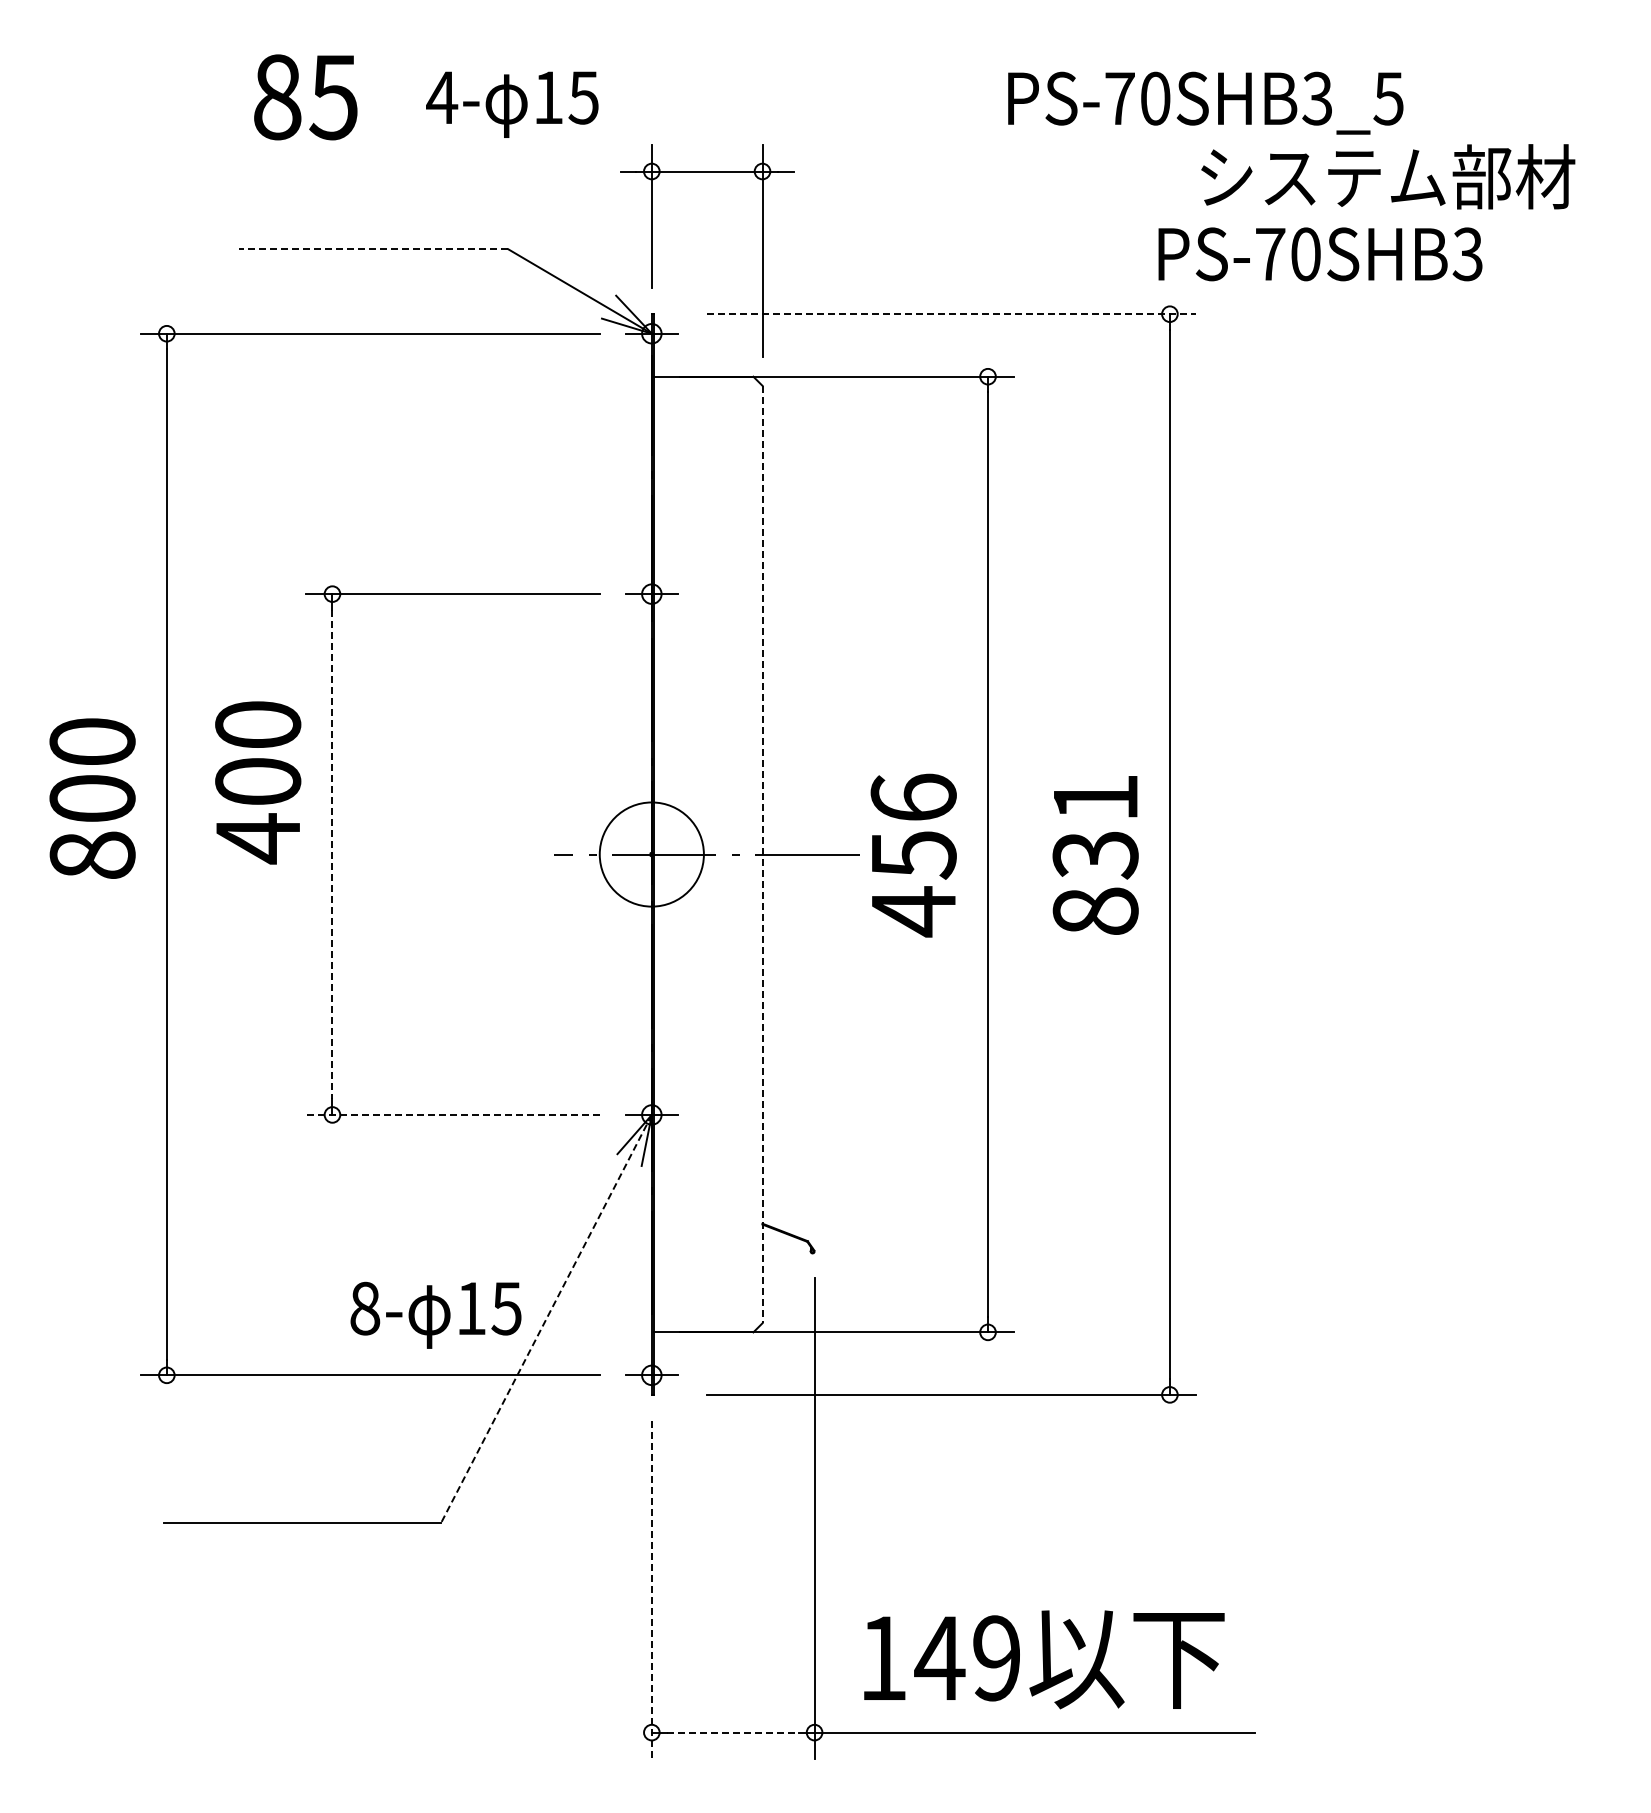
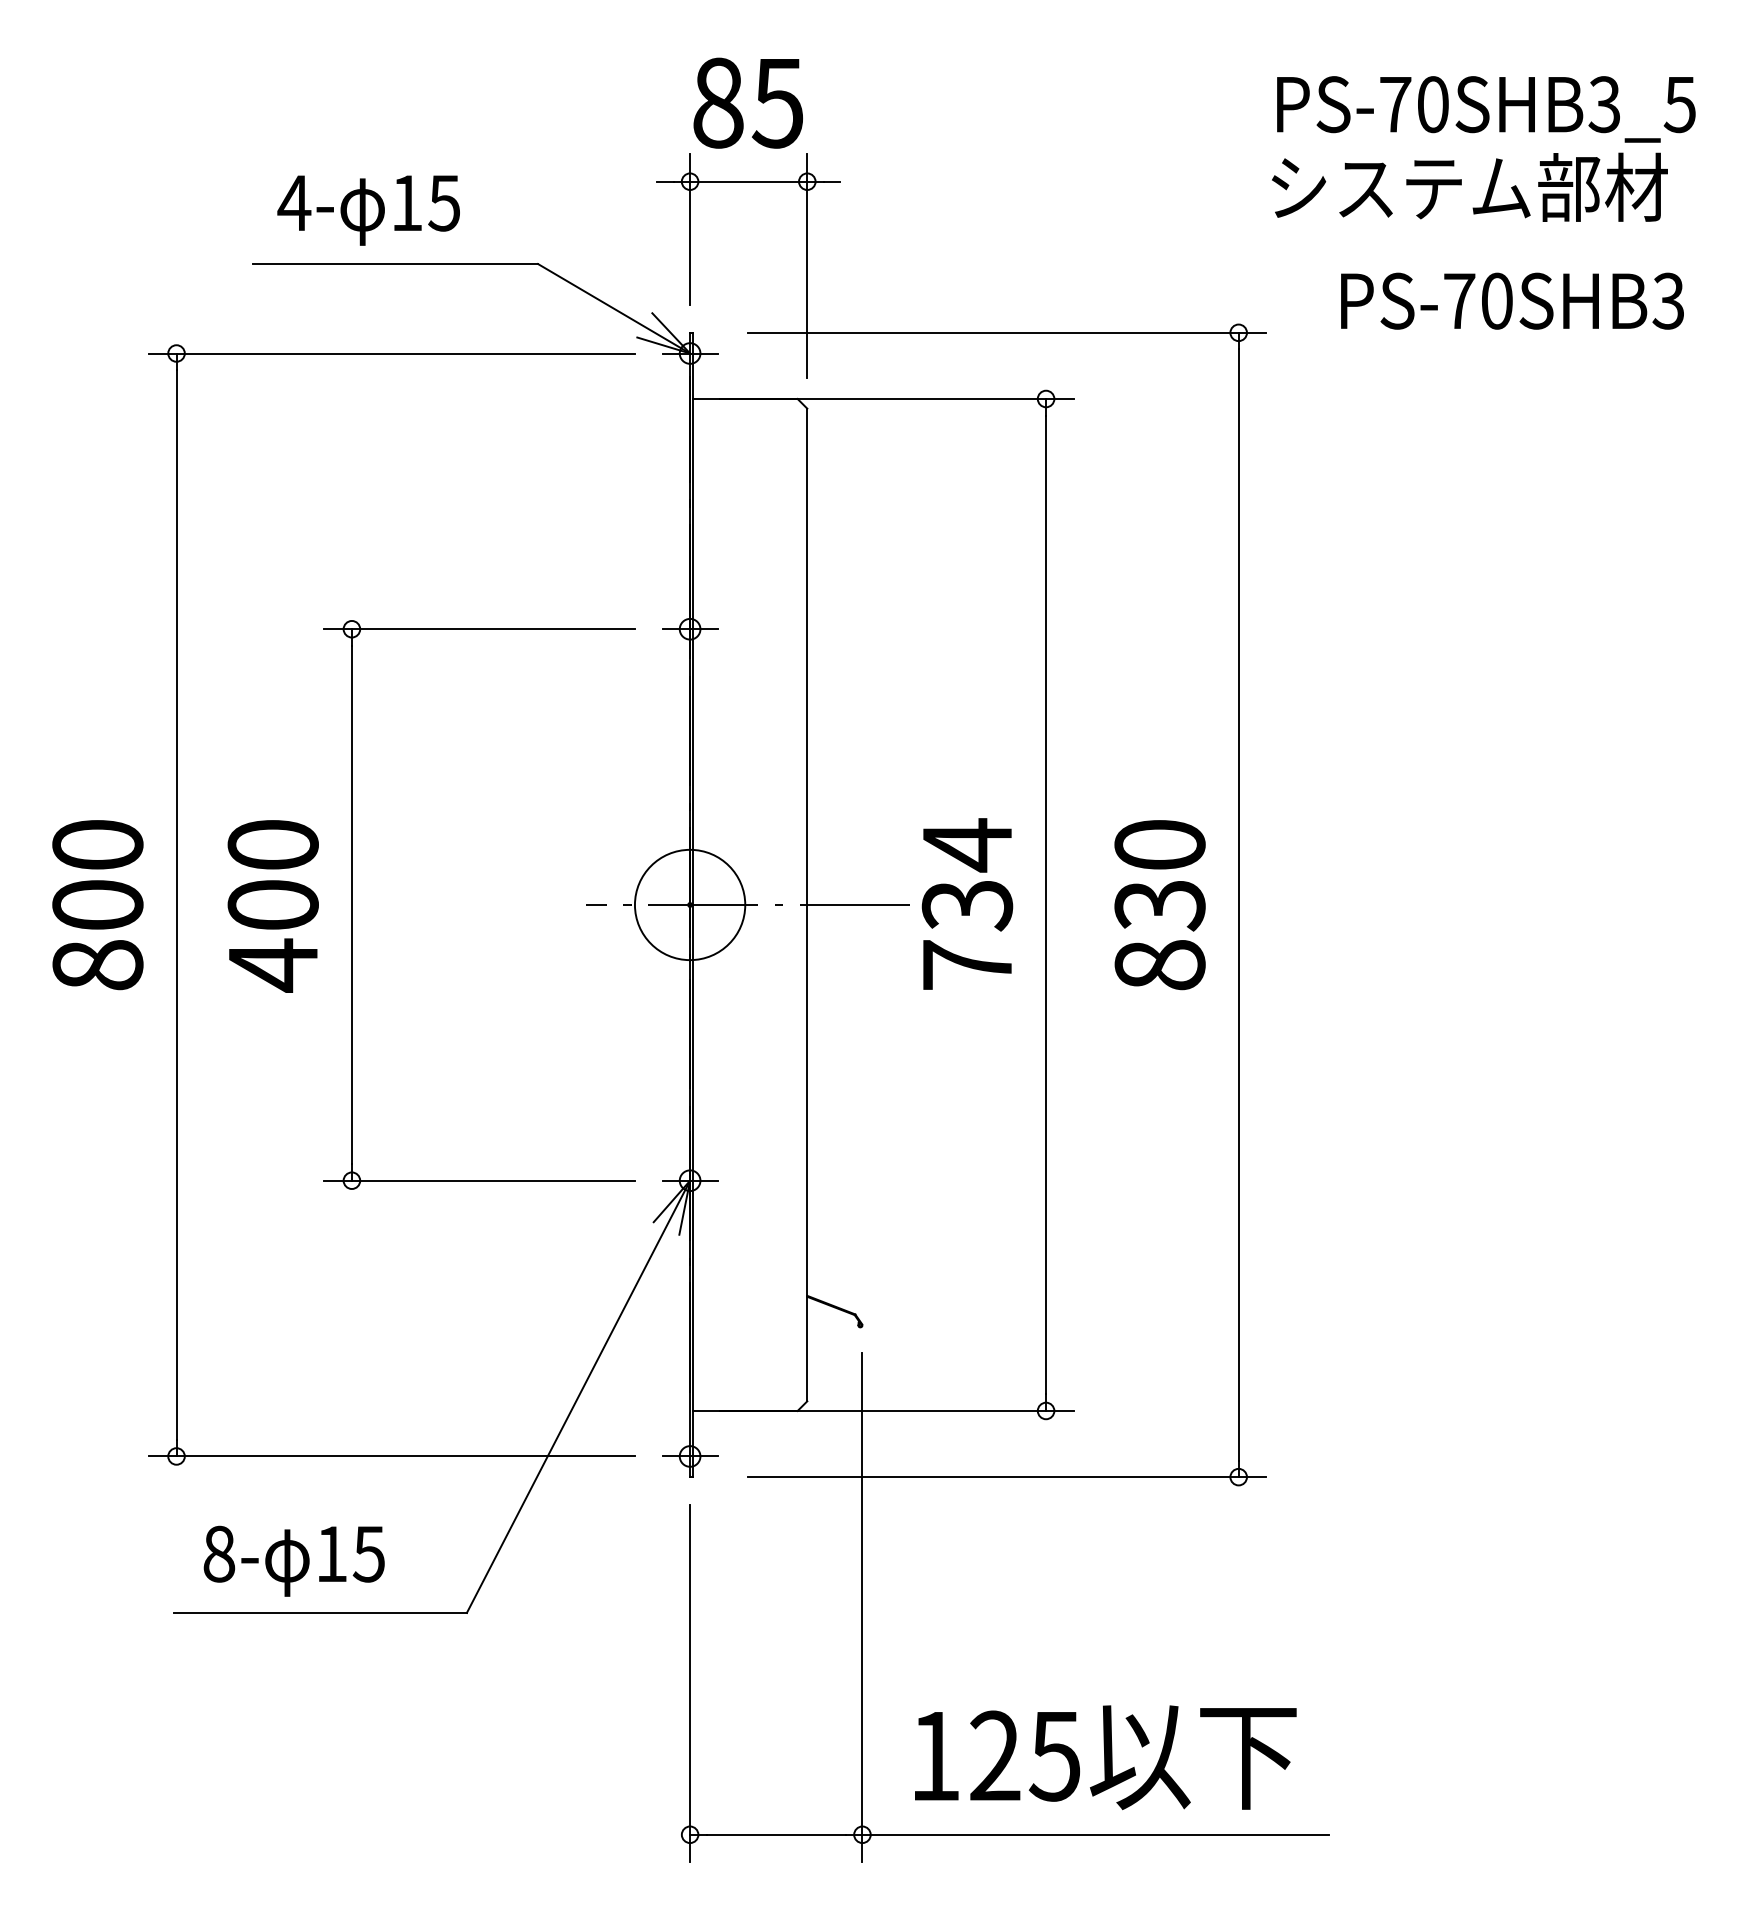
text: (305, 97) -> (747, 103), moved
text: (1205, 102) -> (1486, 108), moved
text: (512, 104) -> (368, 210), moved
line: (373, 249) -> (395, 264), dashed -> solid
text: (1320, 254) -> (1512, 301), moved
line: (951, 314) -> (1007, 333), dashed -> solid
text: (258, 782) -> (273, 905), moved
text: (1095, 797) -> (1159, 844), 831 -> 830
text: (92, 798) -> (97, 904), moved
line: (332, 854) -> (351, 904), dashed -> solid
line: (762, 854) -> (807, 904), dashed -> solid
text: (913, 854) -> (967, 904), 456 -> 734
line: (453, 1114) -> (480, 1180), dashed -> solid
text: (435, 1314) -> (293, 1560), moved
line: (546, 1319) -> (578, 1397), dashed -> solid
line: (651, 1589) -> (689, 1683), dashed -> solid
text: (967, 1658) -> (1024, 1756), 149 -> 125
line: (733, 1732) -> (776, 1834), dashed -> solid

